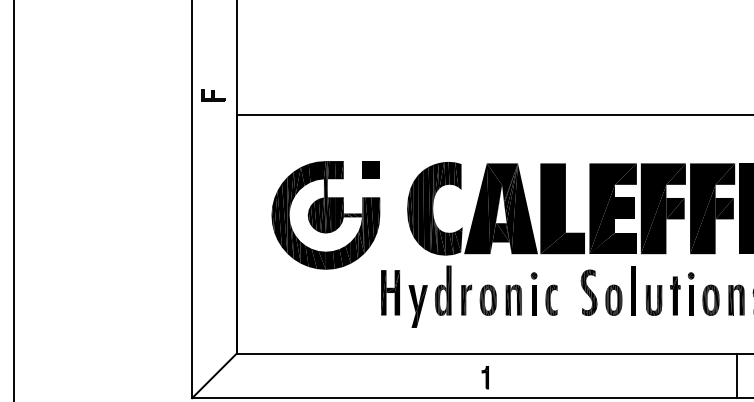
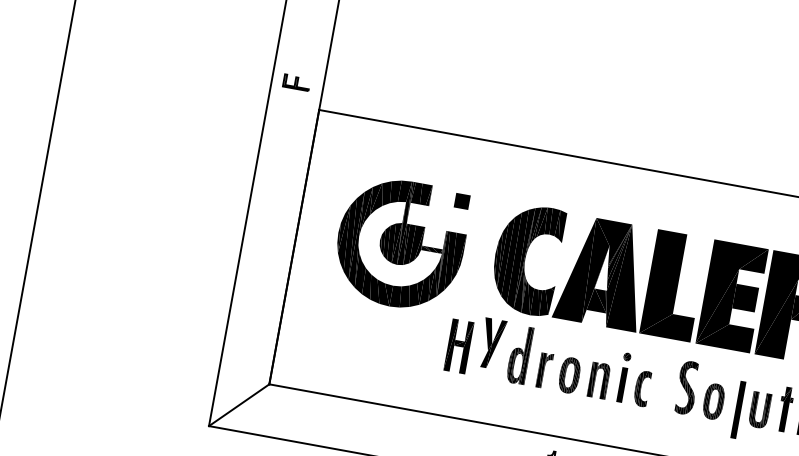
part: (370, 169) -> (461, 200), size x0.7
line: (633, 290) -> (738, 409), moved
part: (417, 306) -> (491, 343), moved

